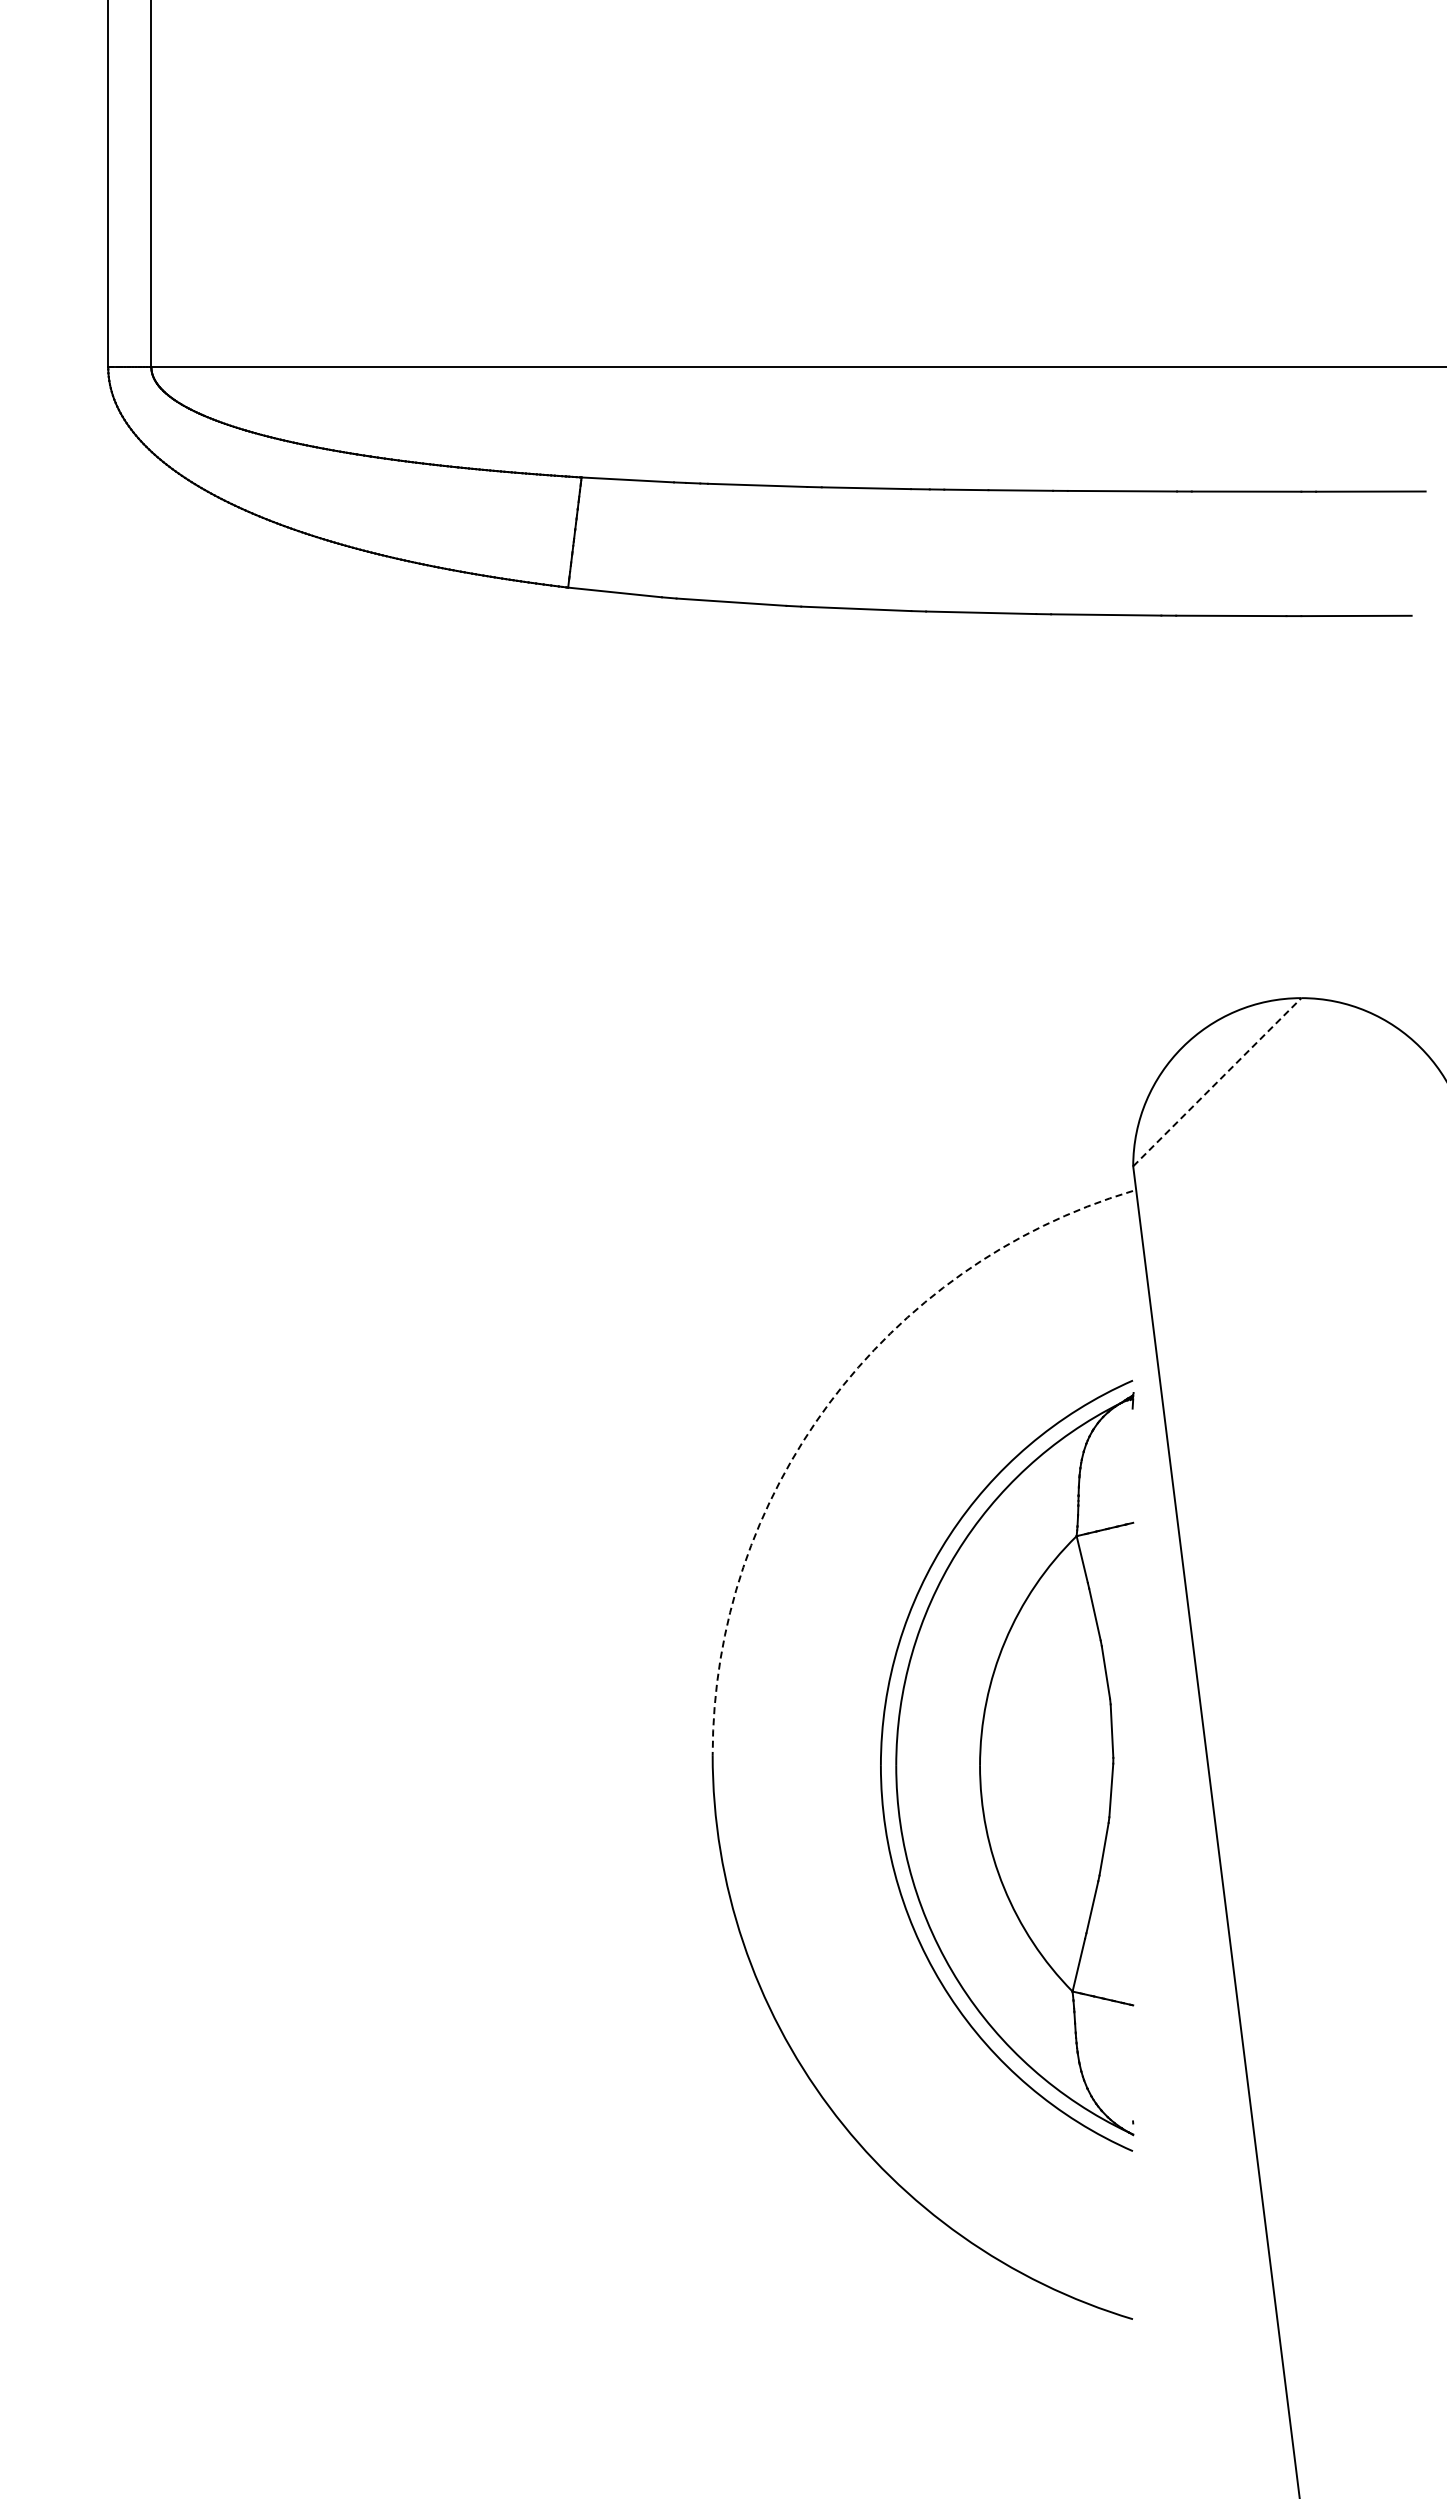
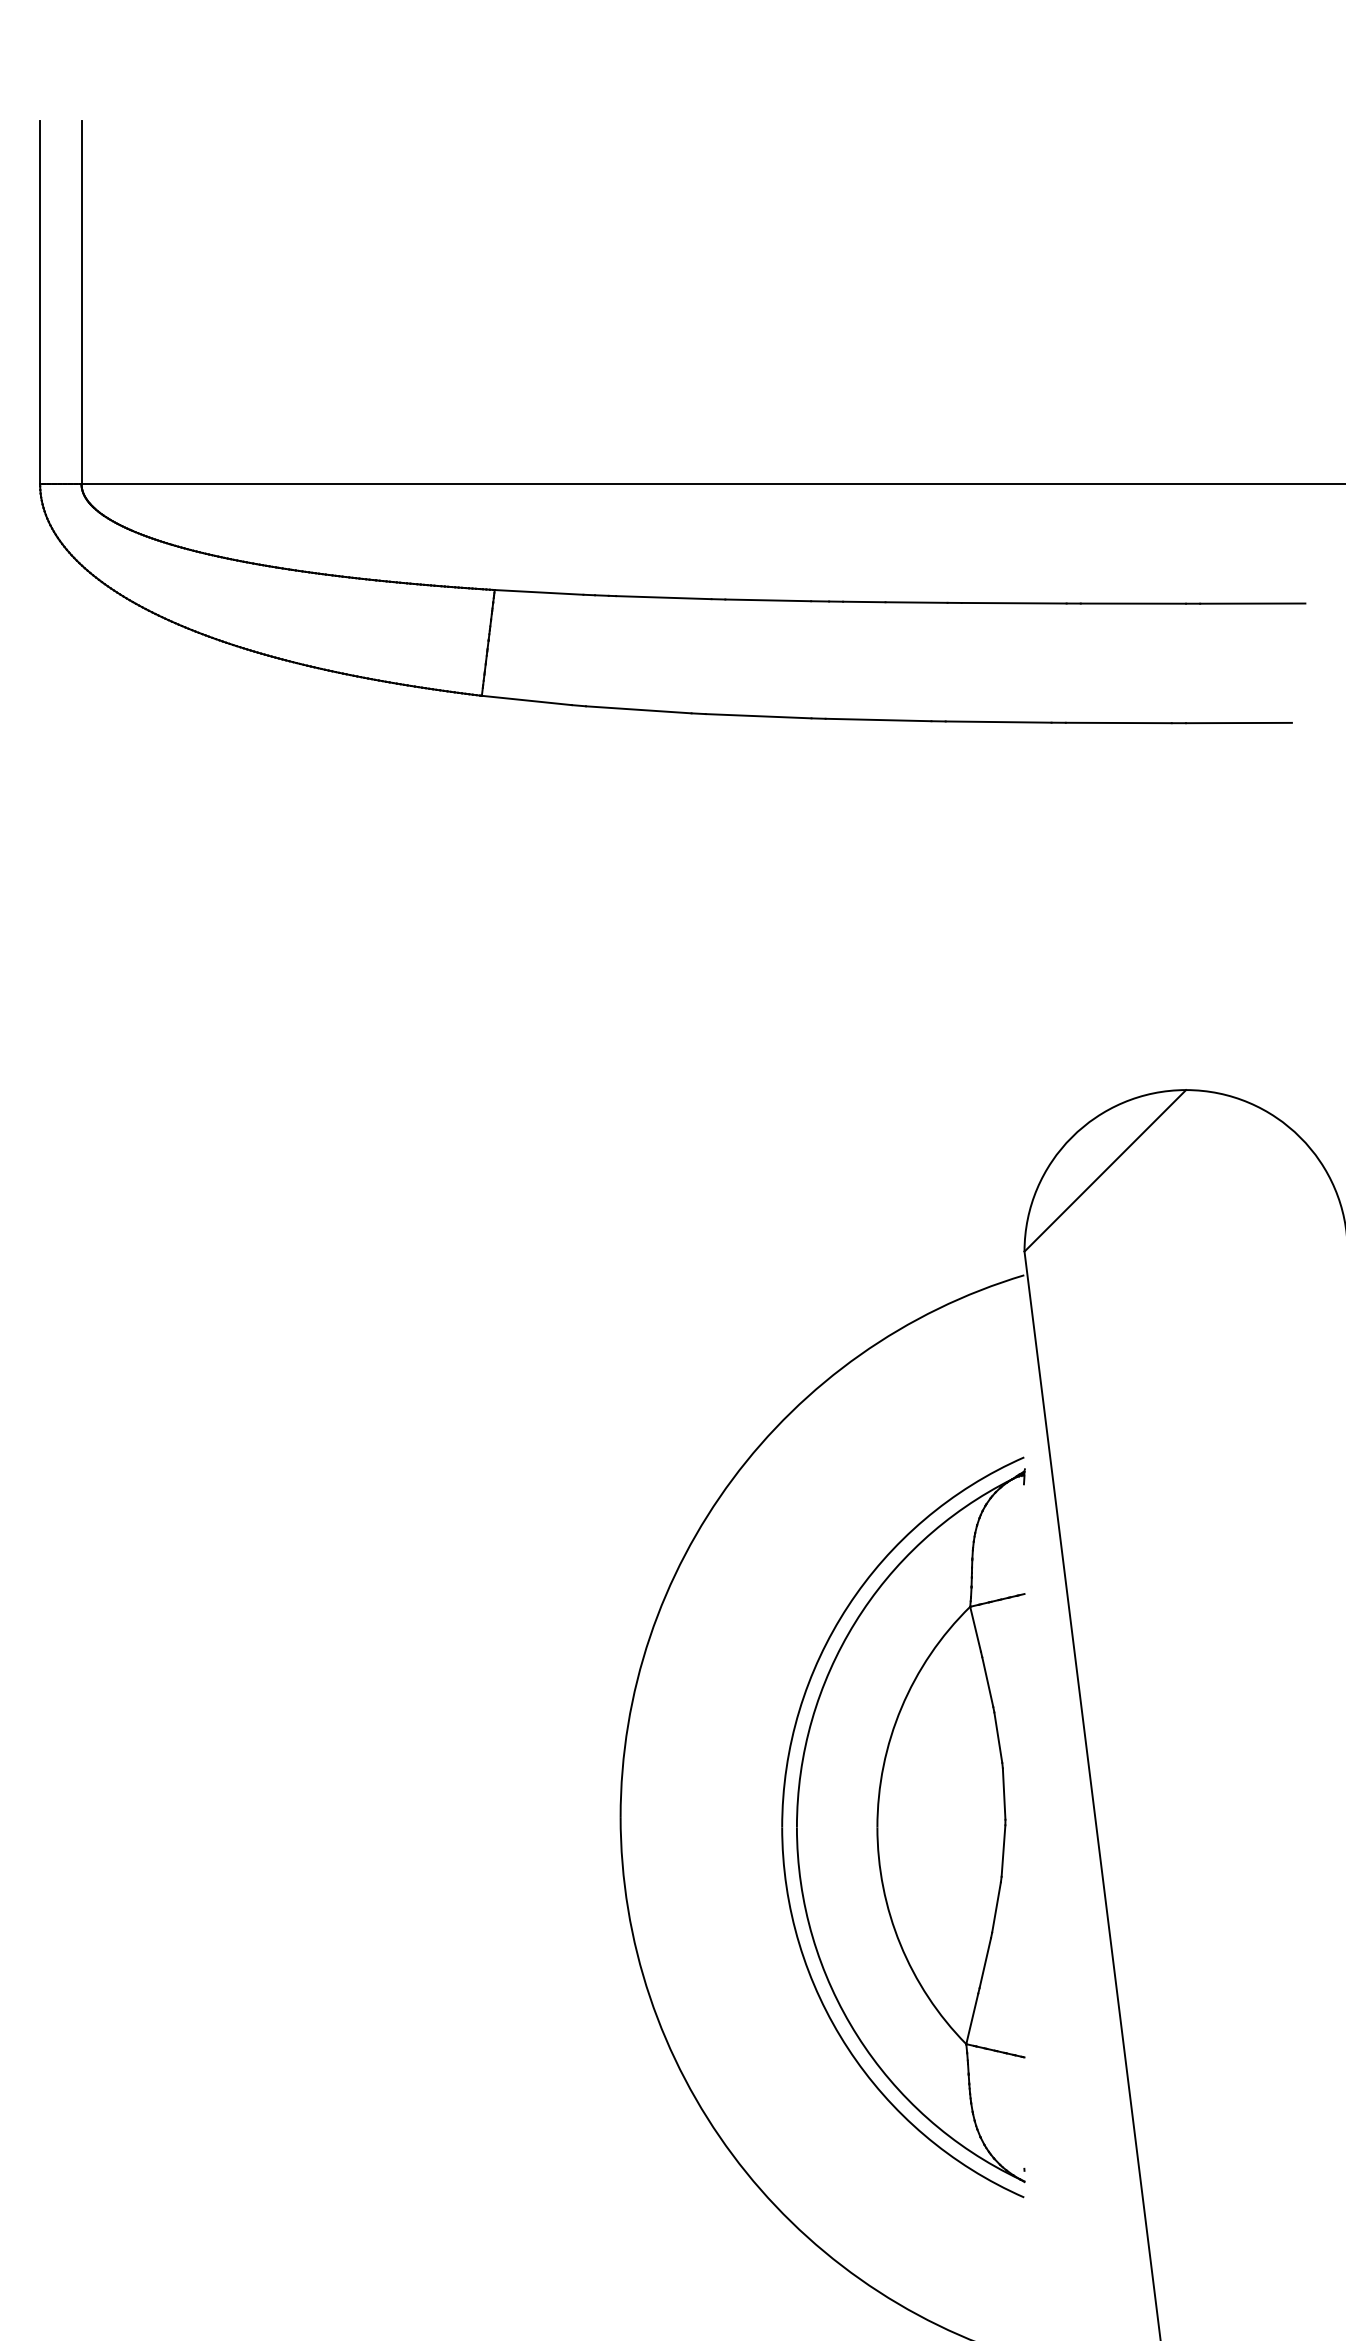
line: (1217, 1082) -> (1105, 1171), dashed -> solid
arc: (829, 1403) -> (732, 1479), dashed -> solid

